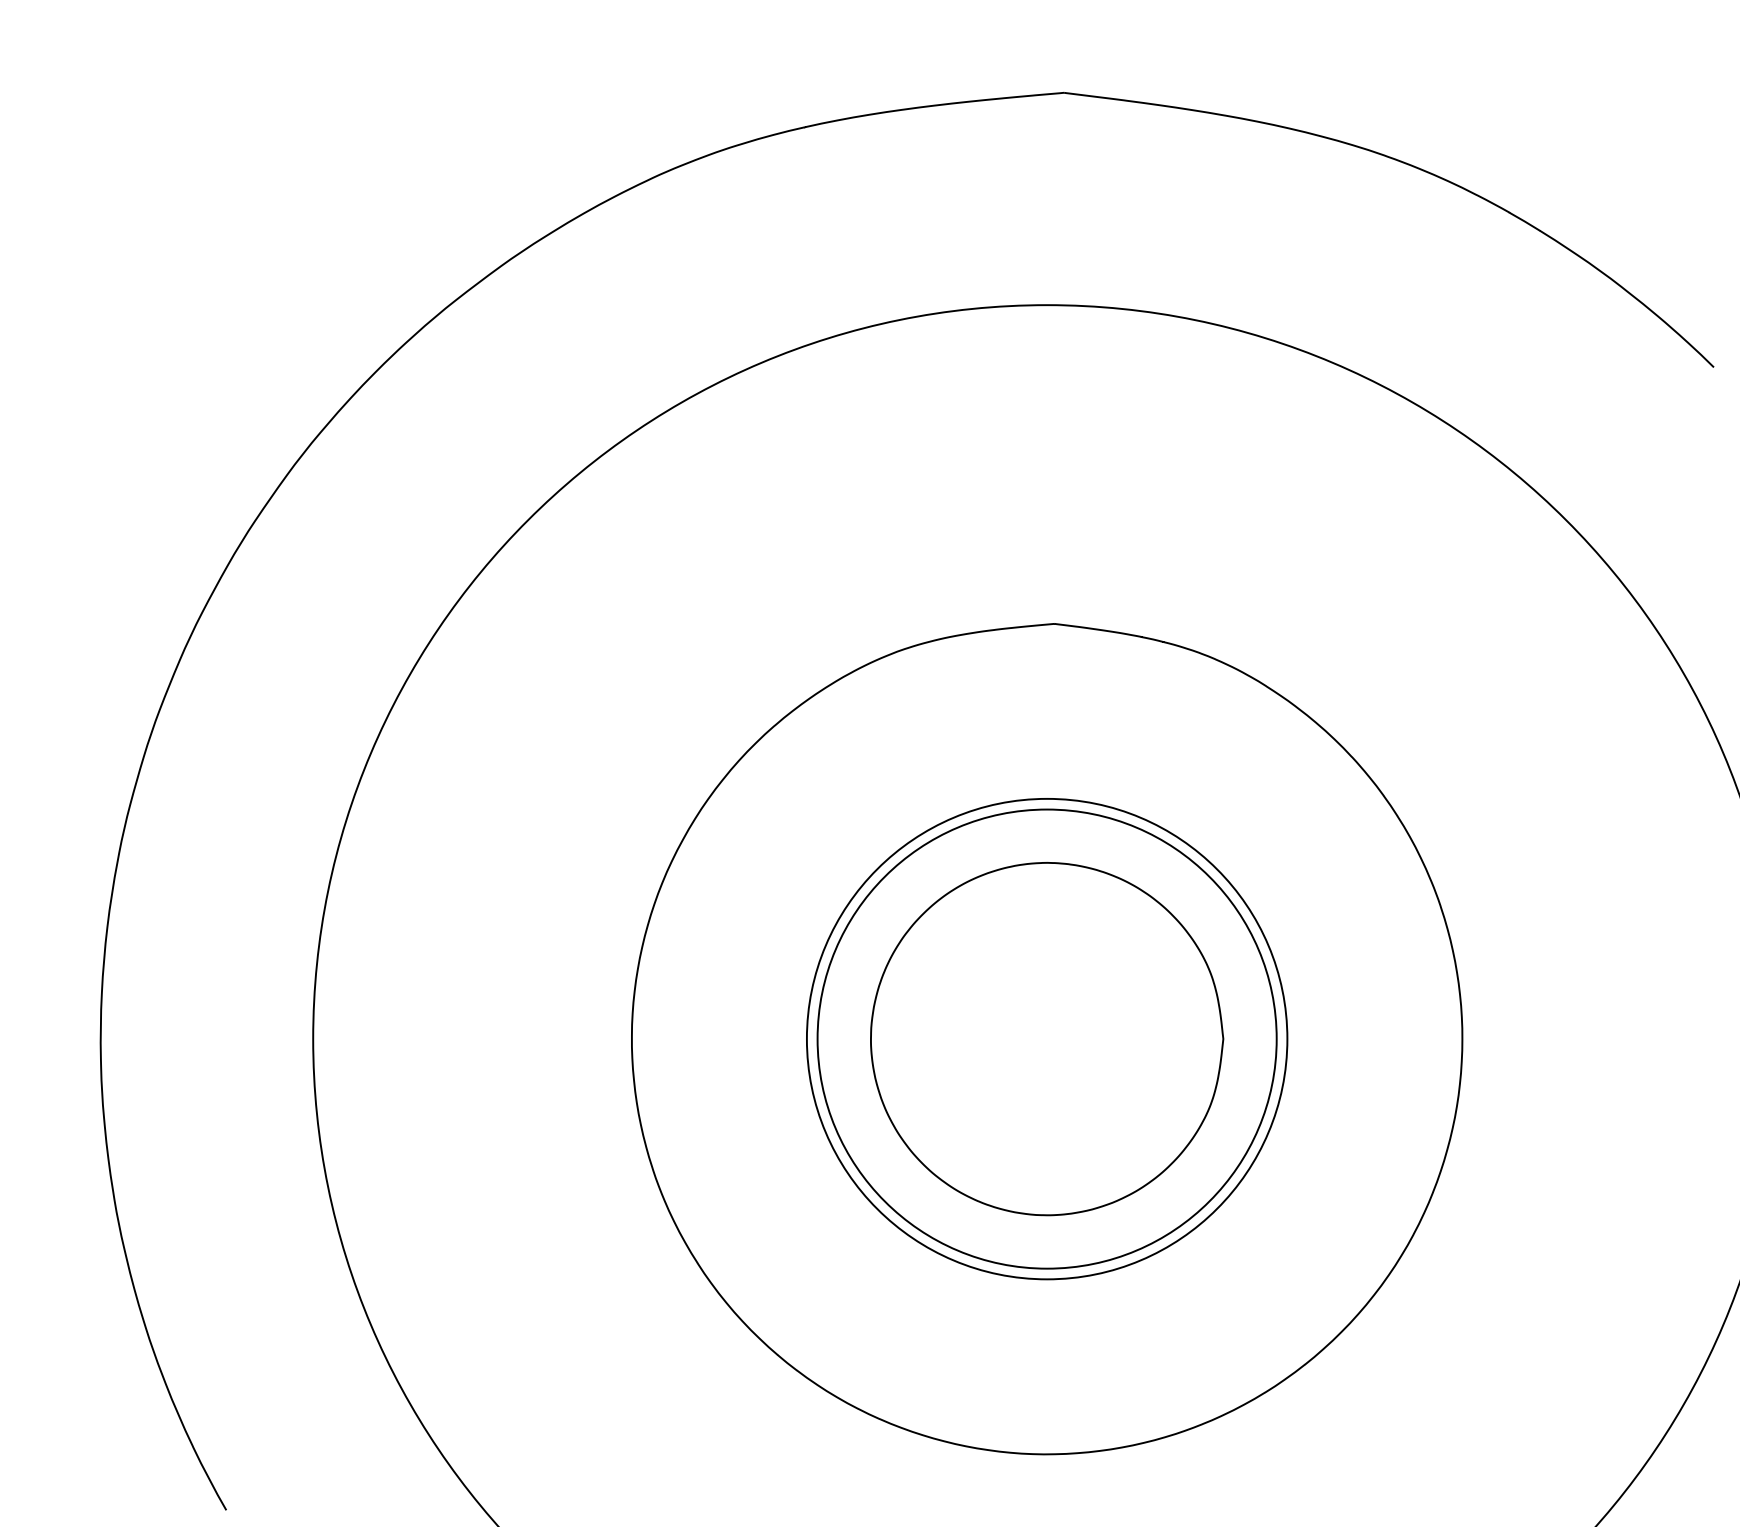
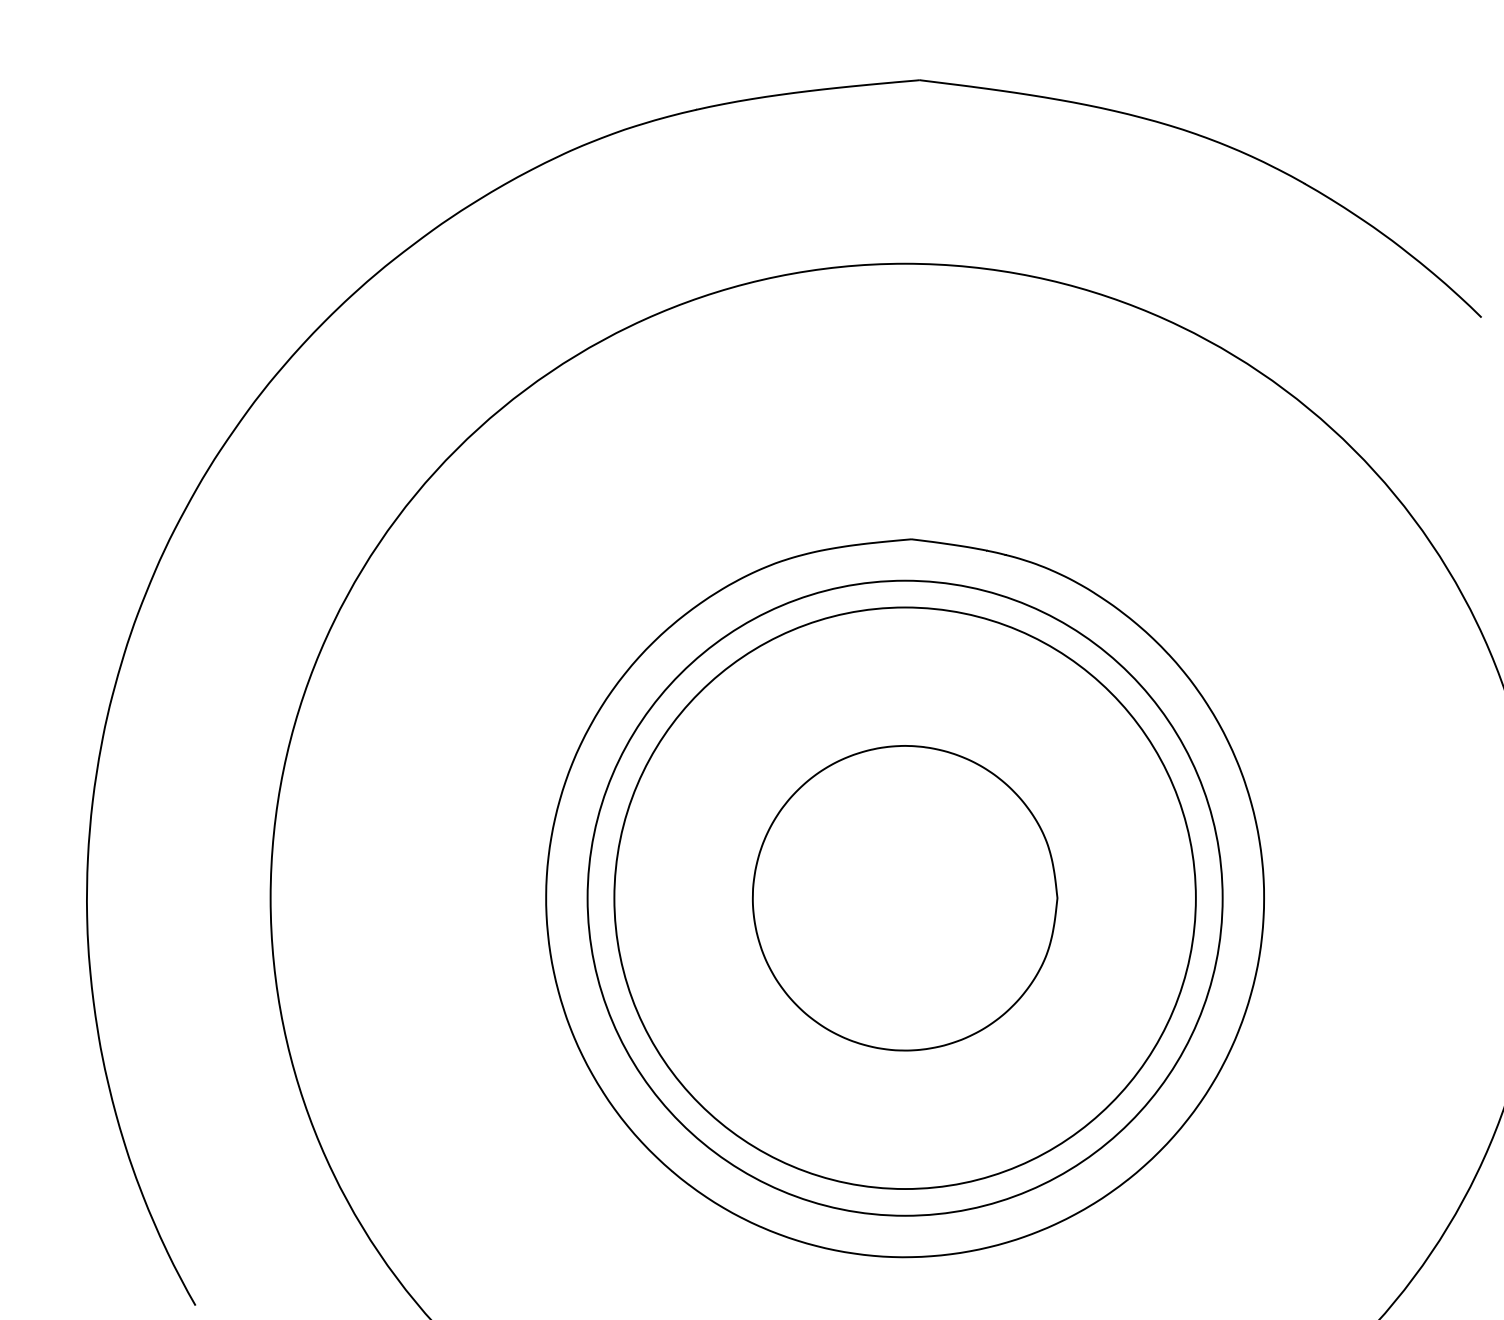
circle: (1046, 1038) -> (904, 897), size x1.4
circle: (1046, 1038) -> (904, 897), size x1.6

